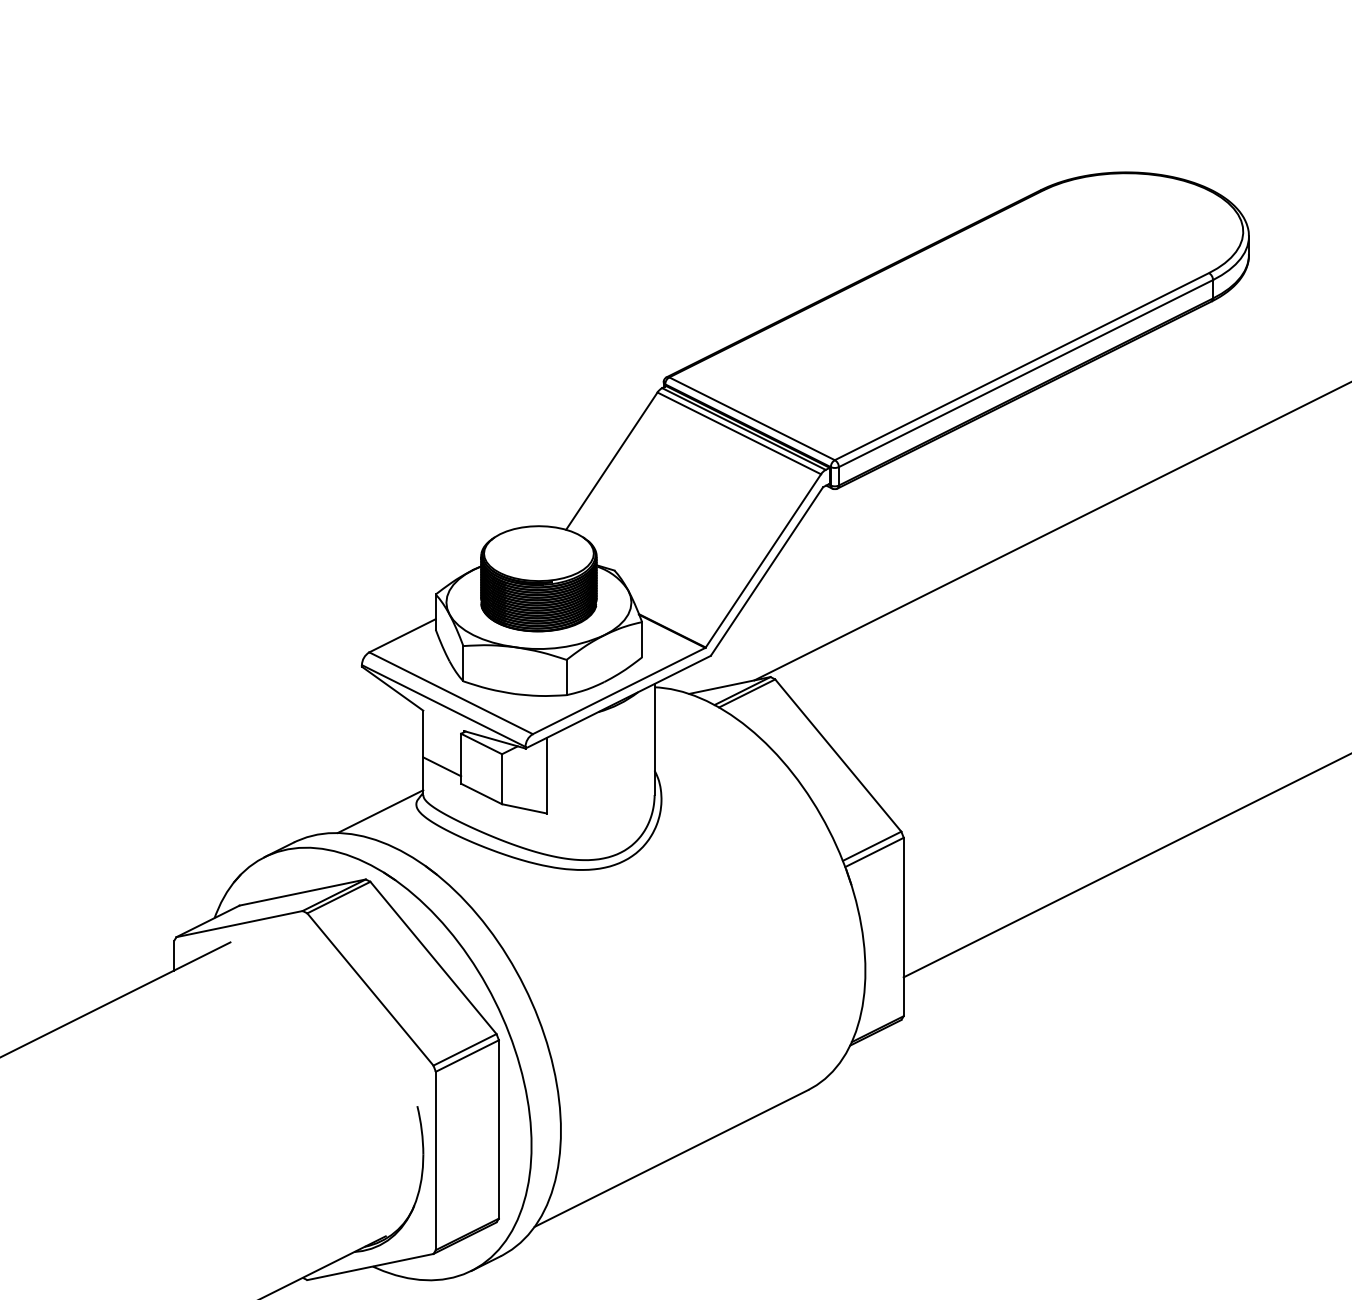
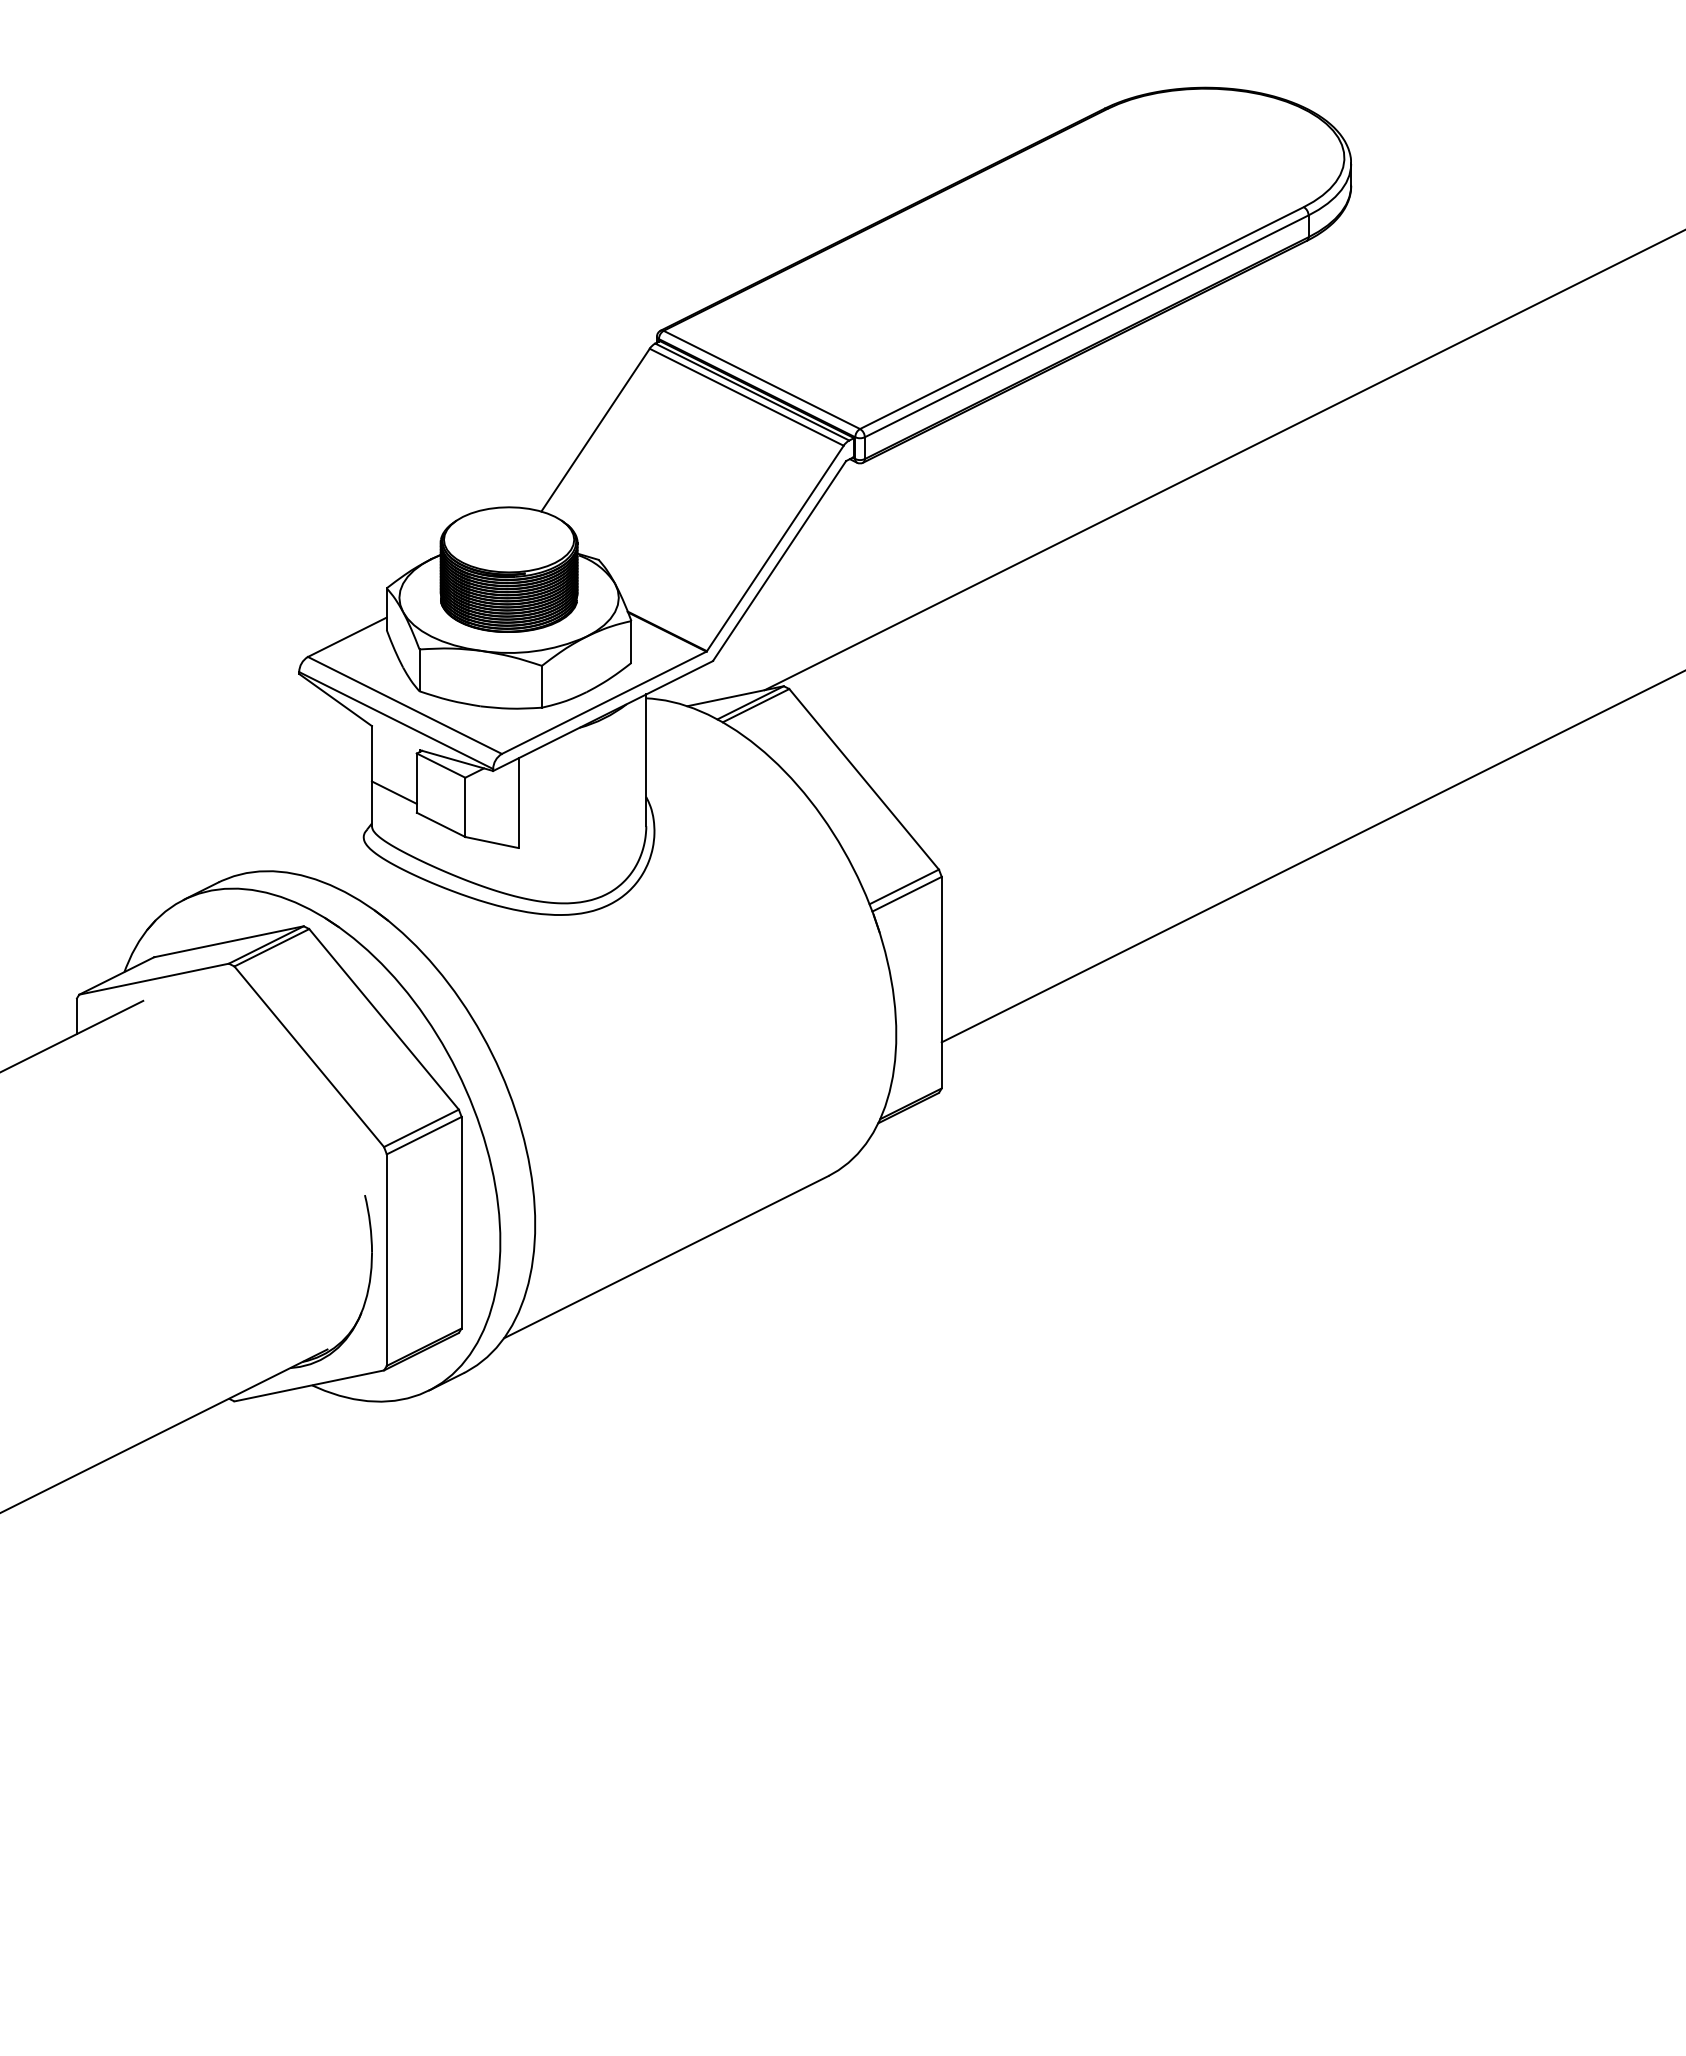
line: (379, 811) -> (320, 845), removed

